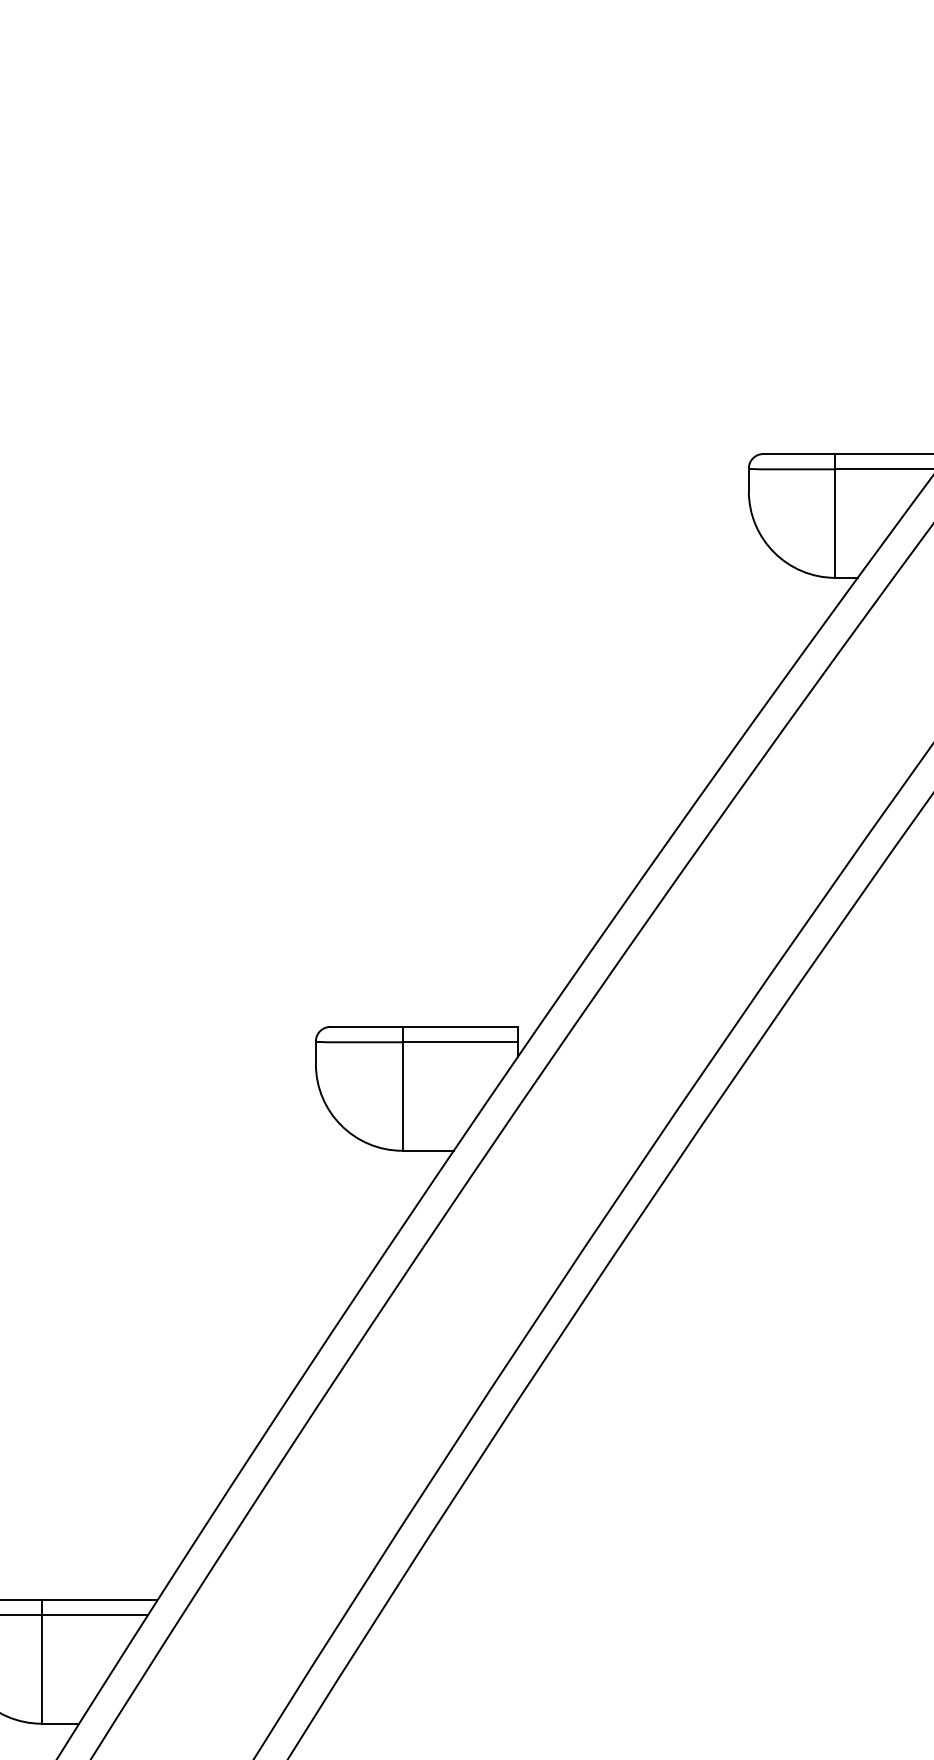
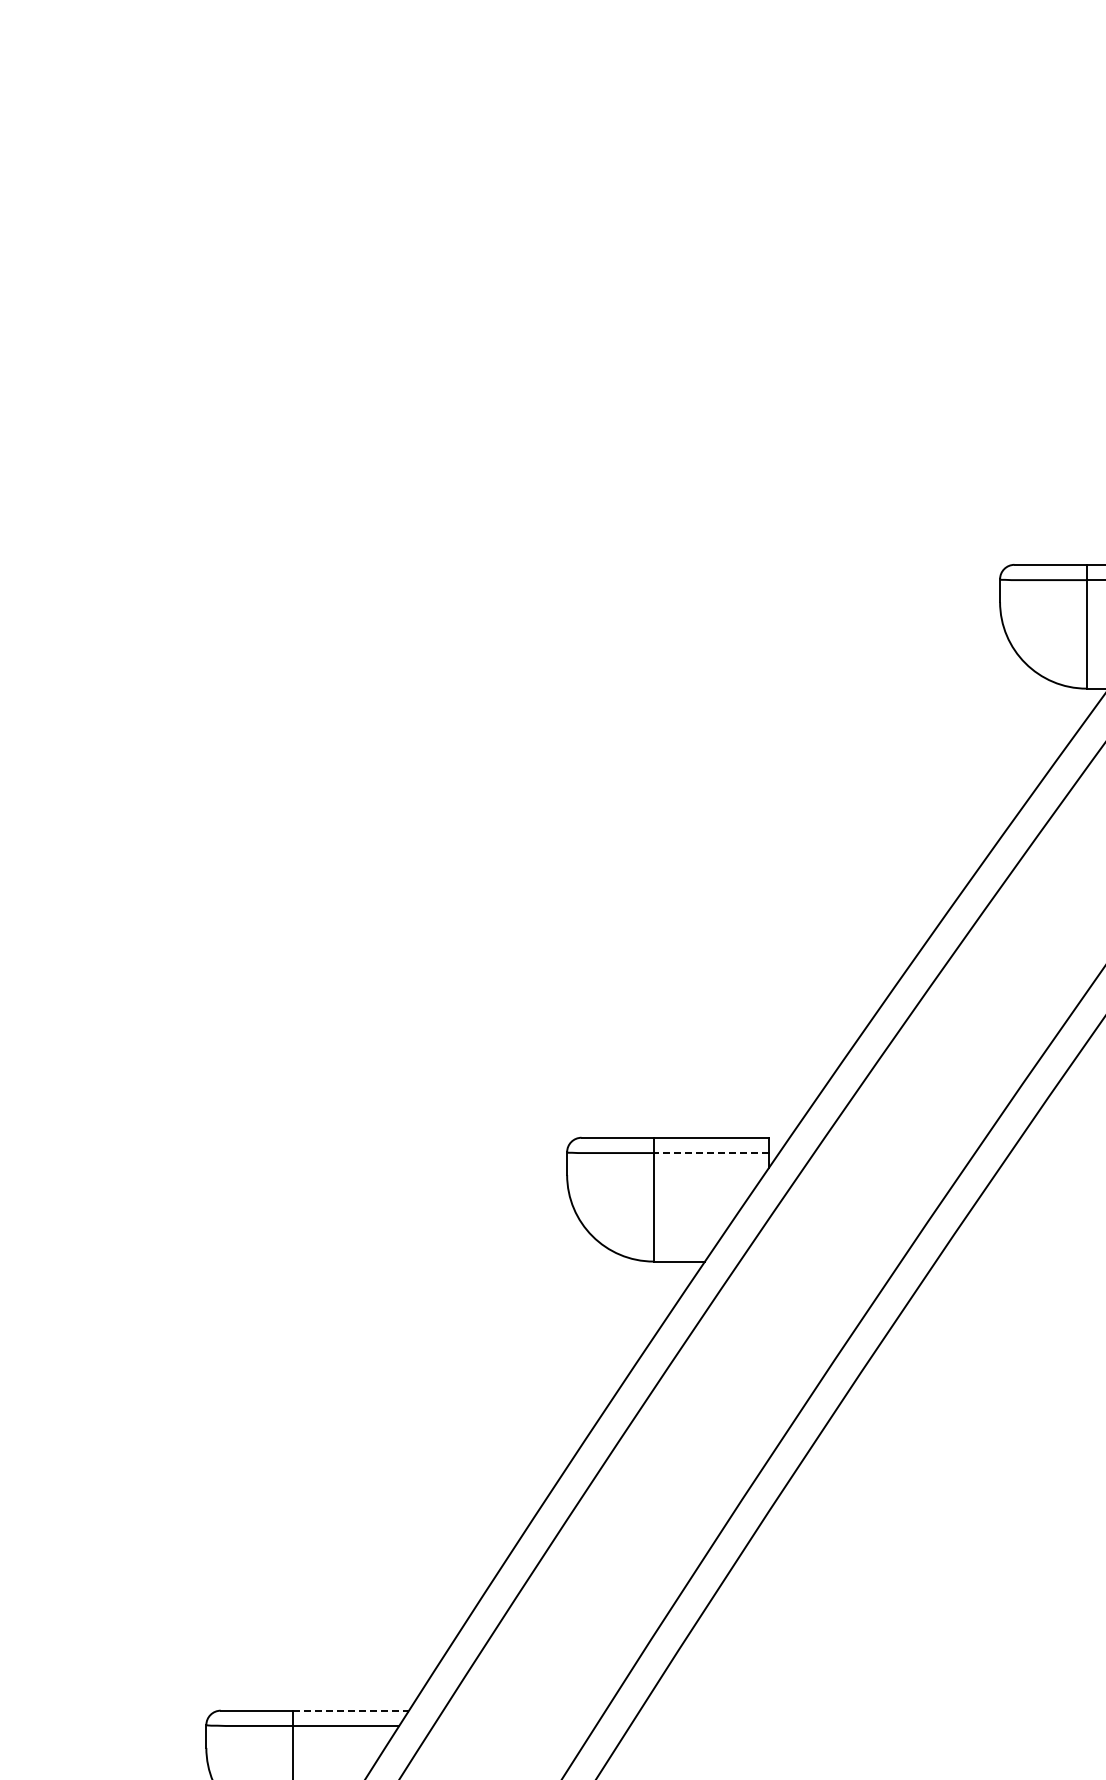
line: (460, 1042) -> (711, 1153), solid -> dashed
line: (99, 1599) -> (350, 1710), solid -> dashed

